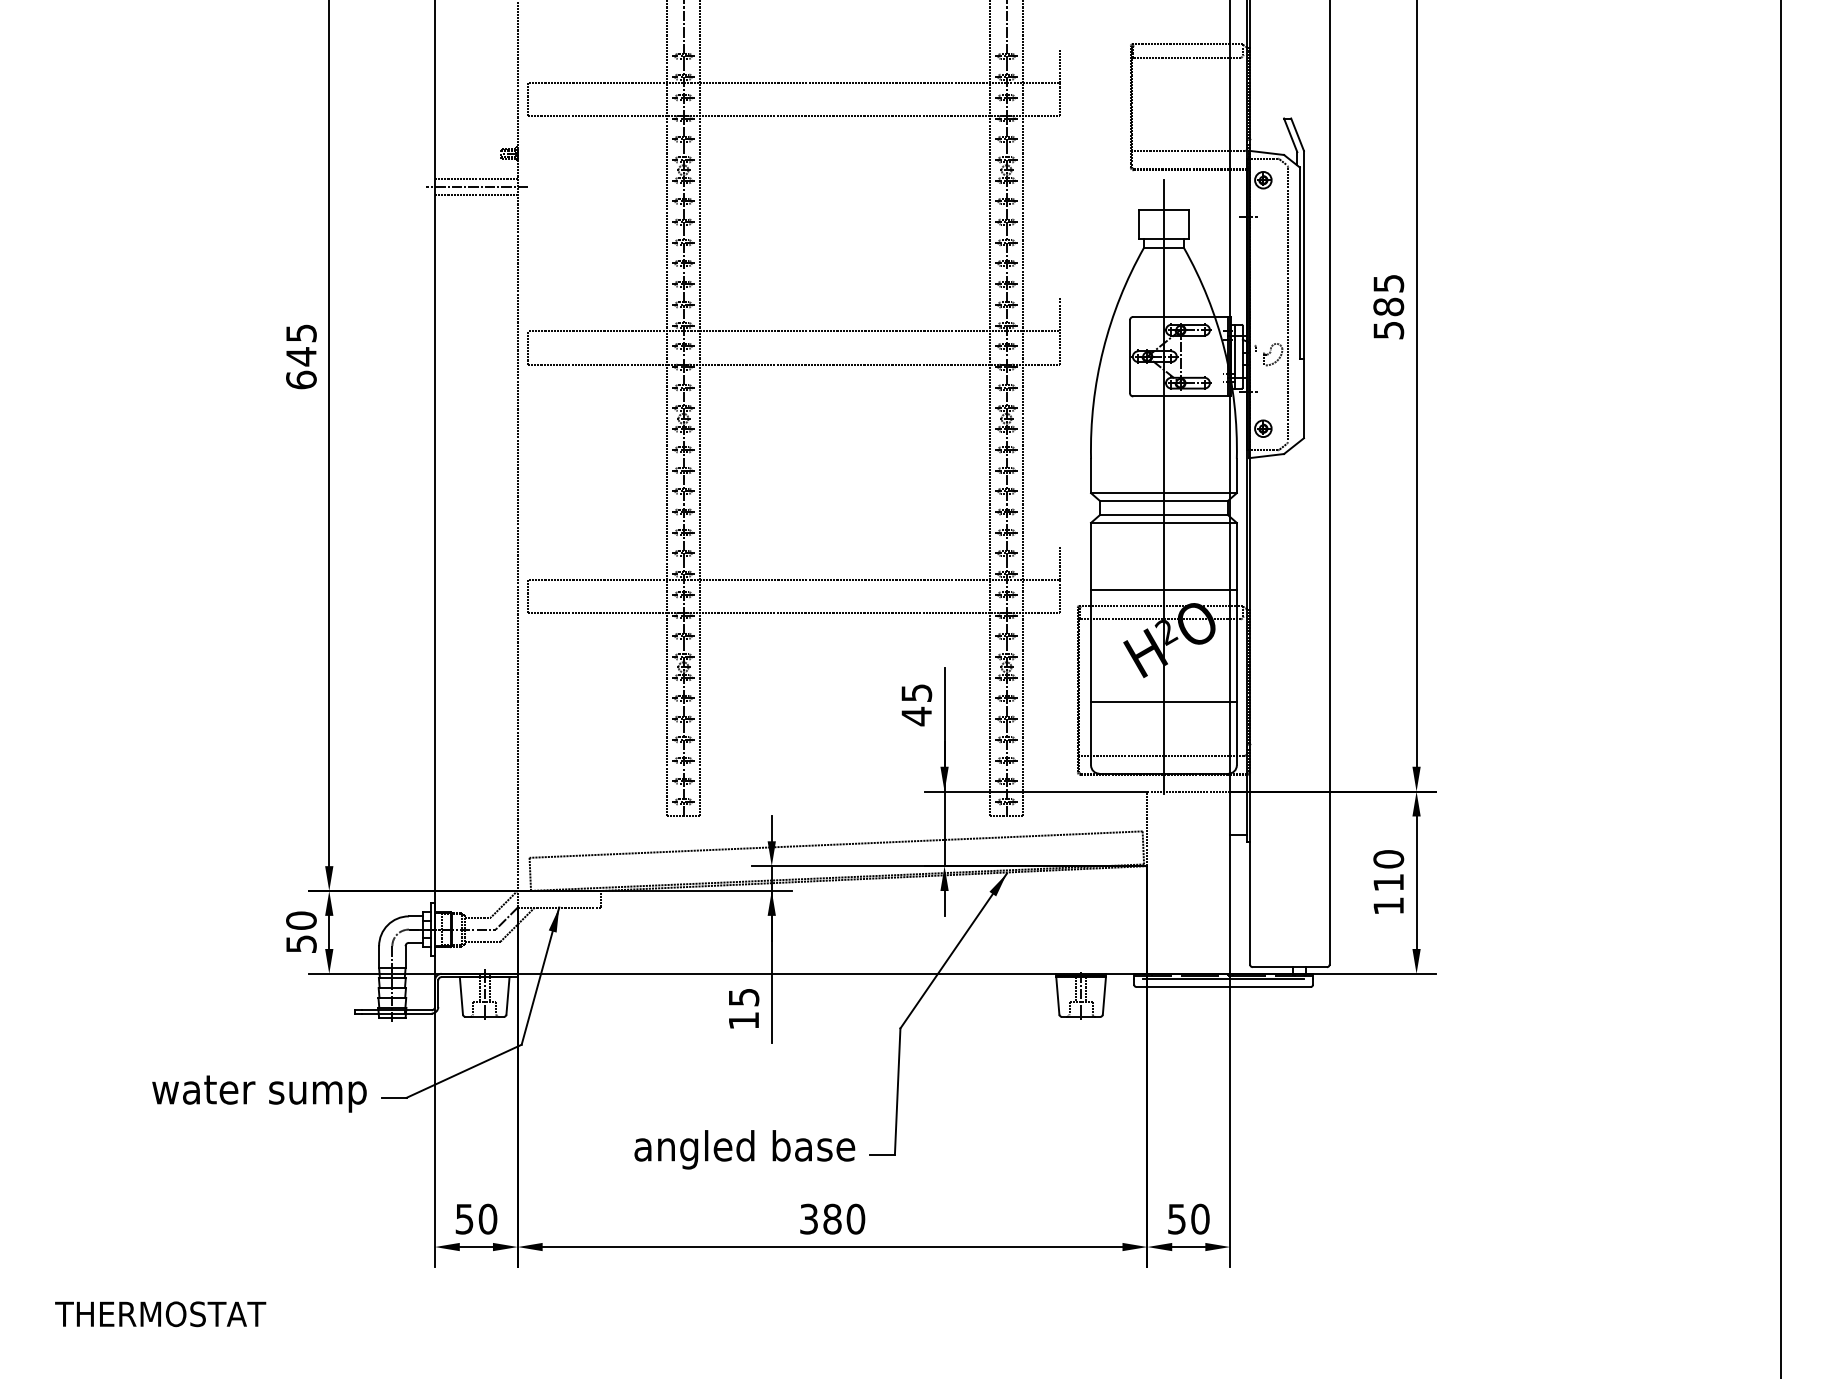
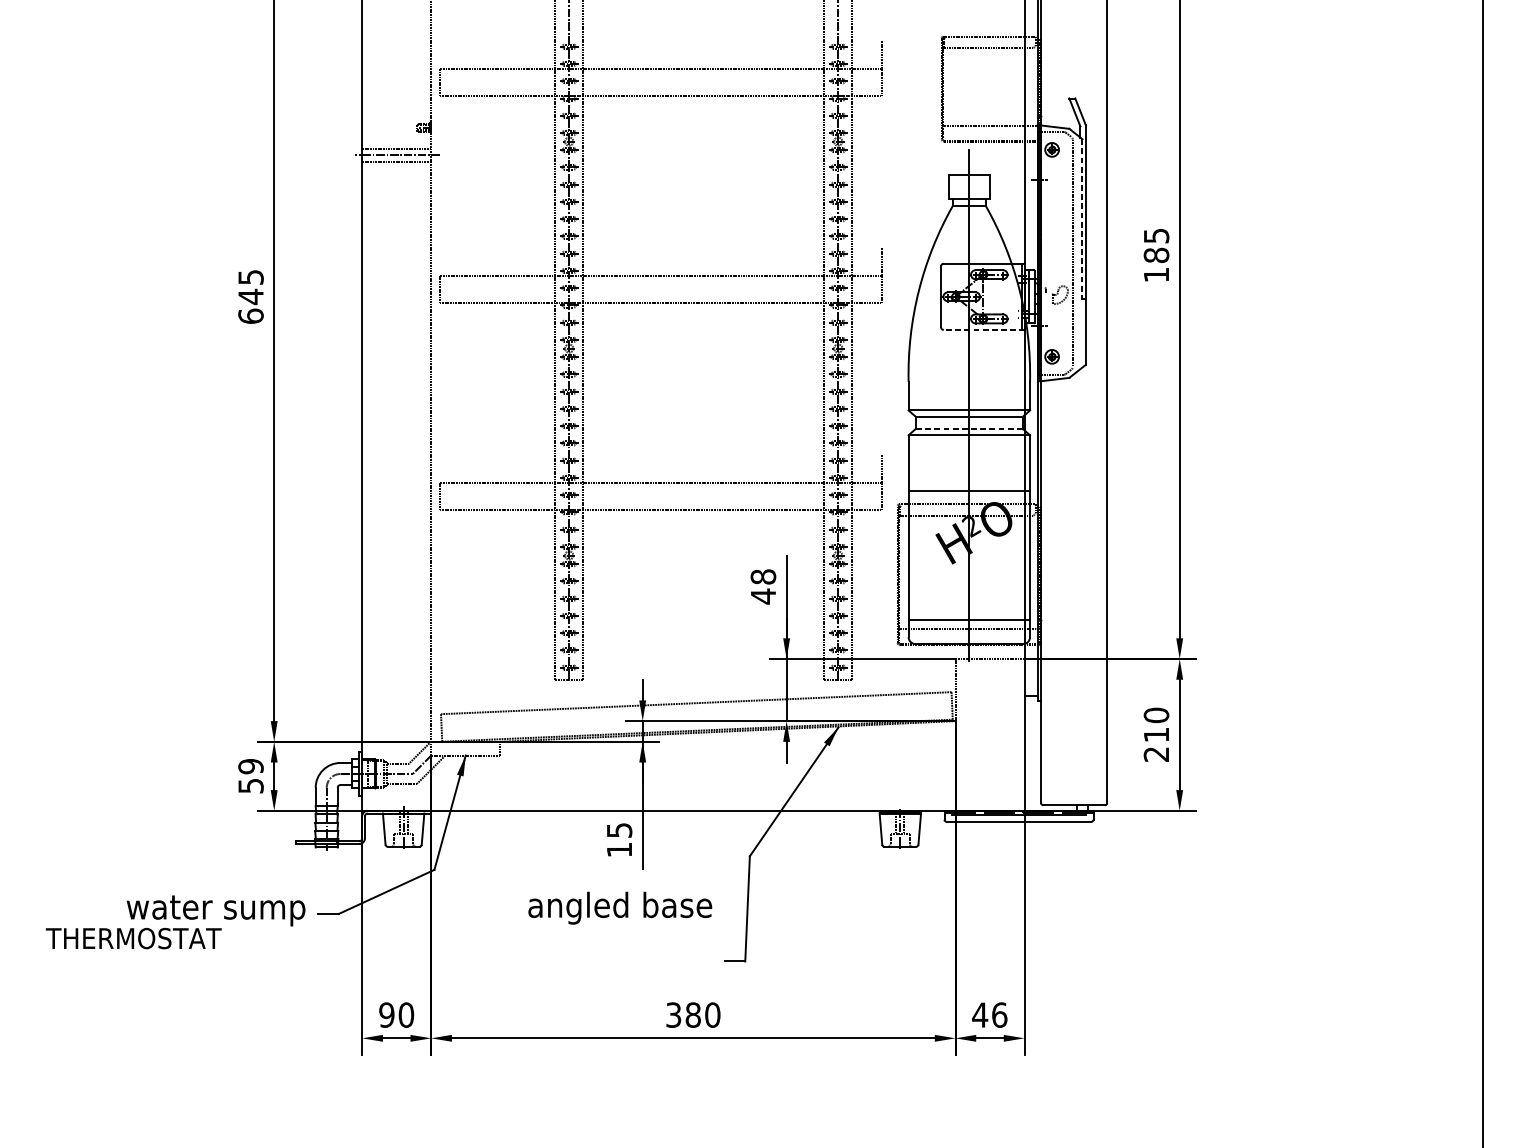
line: (1299, 263) -> (1082, 219), solid -> dashed
text: (1388, 330) -> (1156, 275), 585 -> 185
line: (1182, 396) -> (984, 329), solid -> dashed
line: (1163, 515) -> (968, 429), solid -> dashed
text: (916, 693) -> (763, 577), 45 -> 48
line: (1163, 701) -> (968, 619), moved
text: (1388, 906) -> (1156, 754), 110 -> 210
text: (301, 920) -> (251, 766), 50 -> 59
text: (744, 1149) -> (620, 907), moved
text: (464, 1218) -> (386, 1014), 50 -> 90
text: (1188, 1218) -> (989, 1014), 50 -> 46
text: (160, 1314) -> (133, 938), moved

